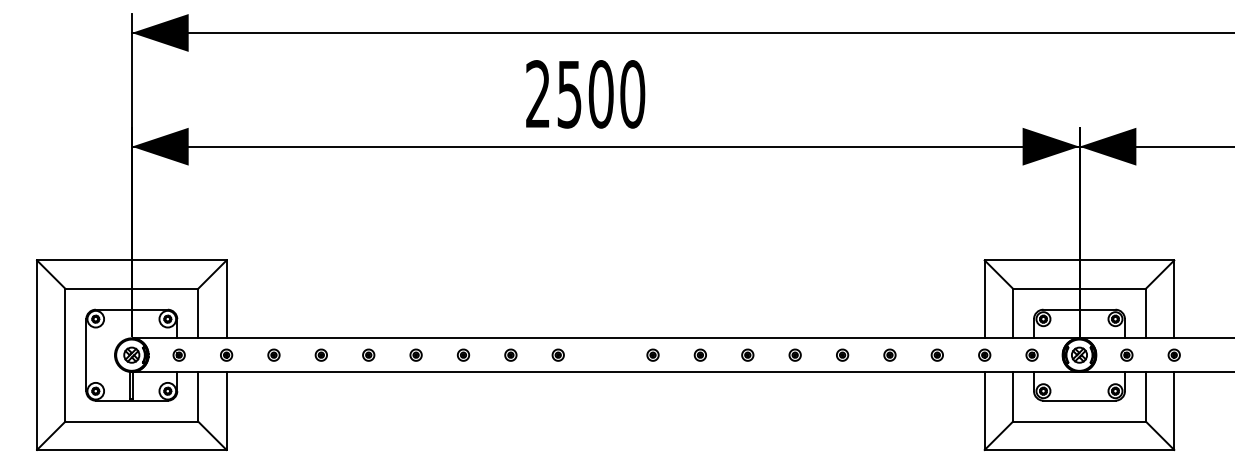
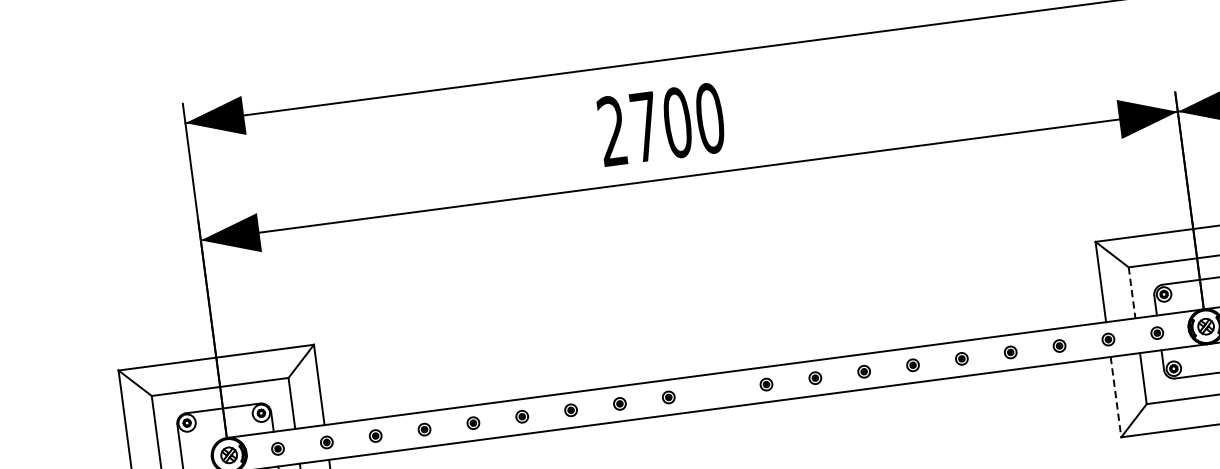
text: (569, 94) -> (644, 127), 2500 -> 2700
line: (1013, 313) -> (1132, 292), solid -> dashed
line: (984, 411) -> (1115, 397), solid -> dashed

